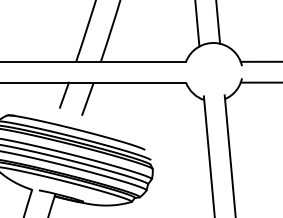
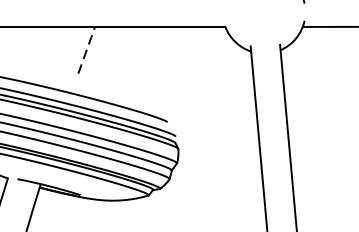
line: (63, 94) -> (52, 43), removed
line: (88, 98) -> (87, 49), solid -> dashed

